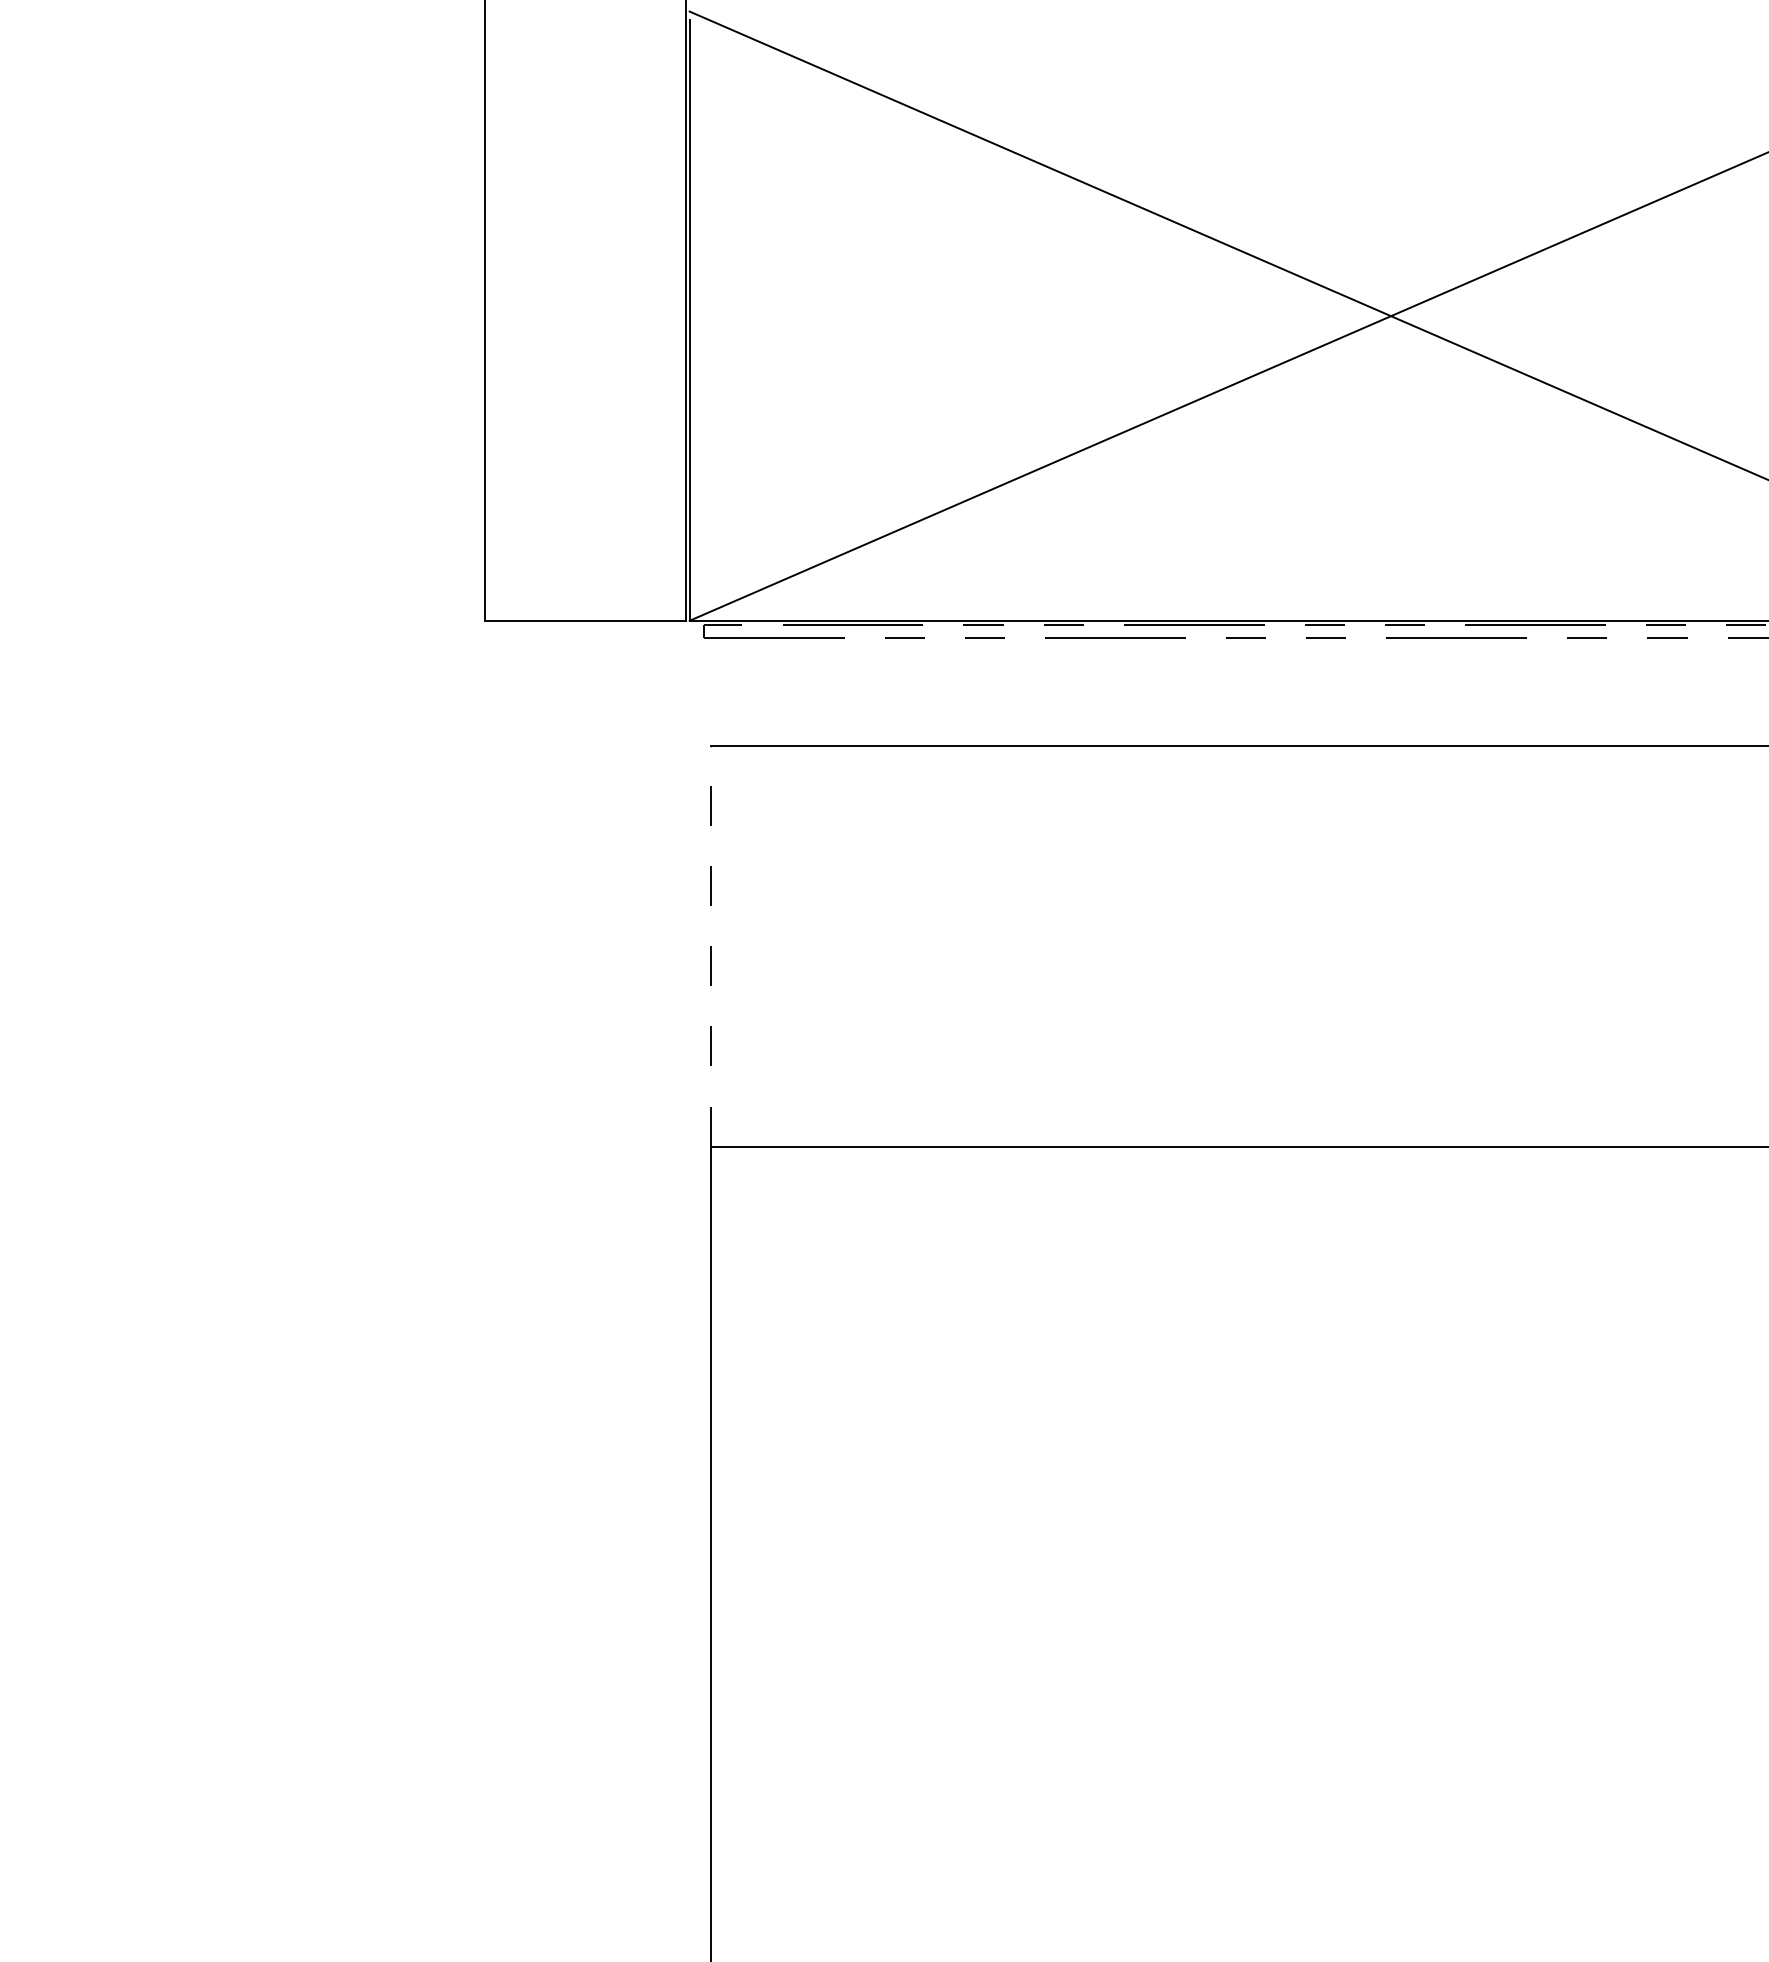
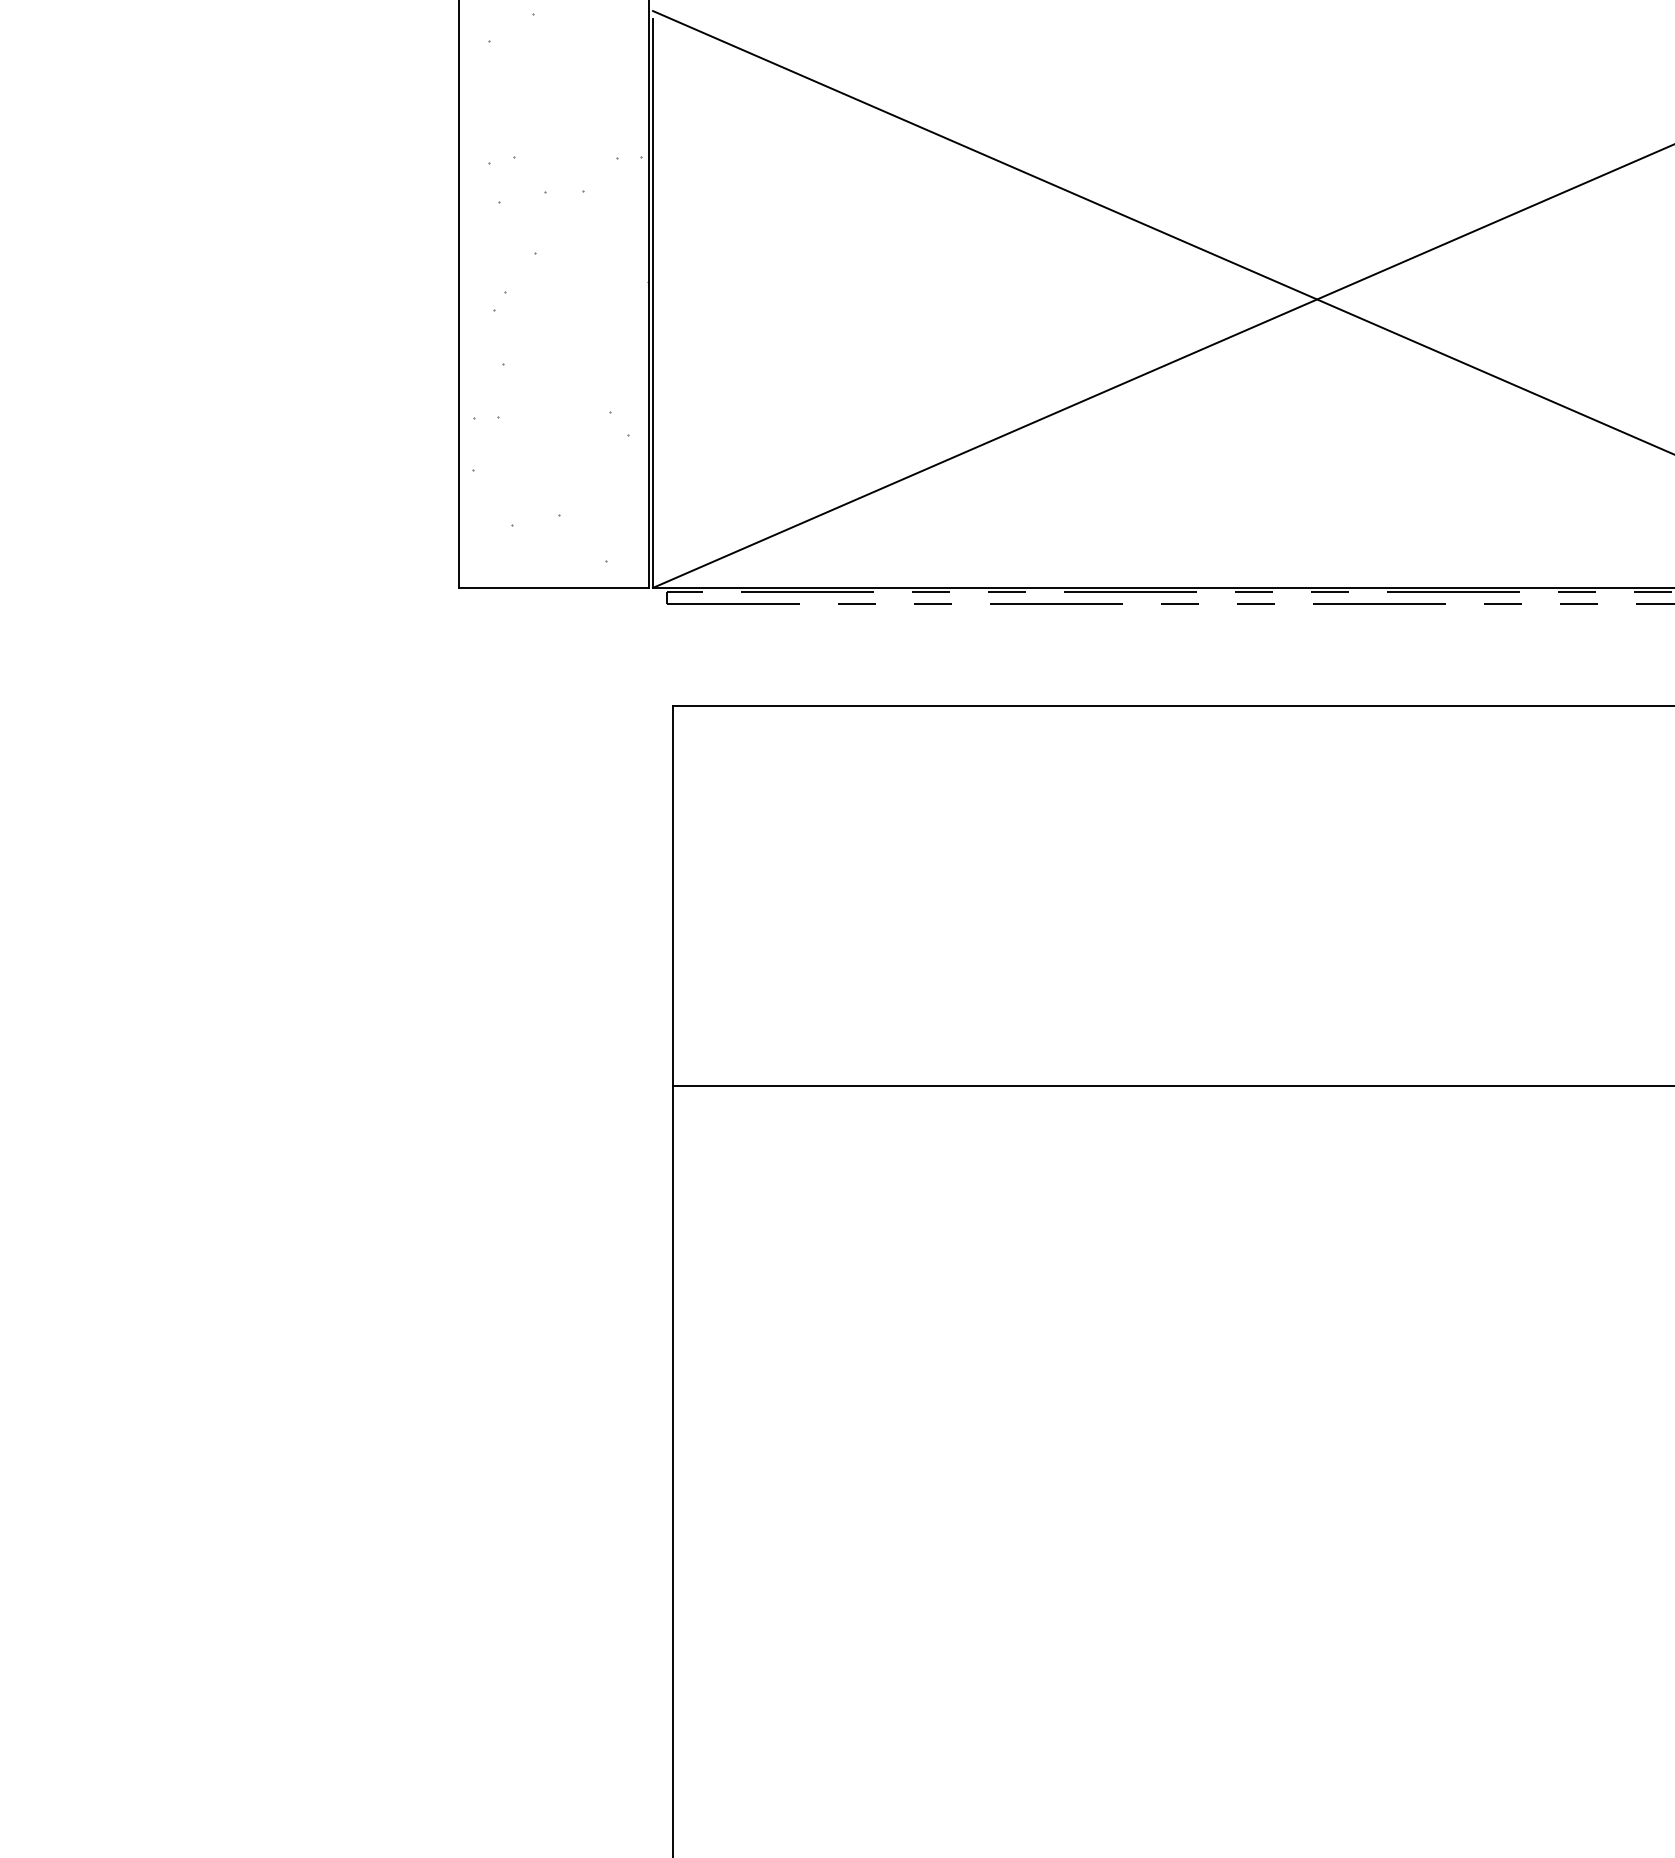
hatch: (591, 303) -> (560, 287), added
line: (710, 945) -> (672, 895), dashed -> solid

